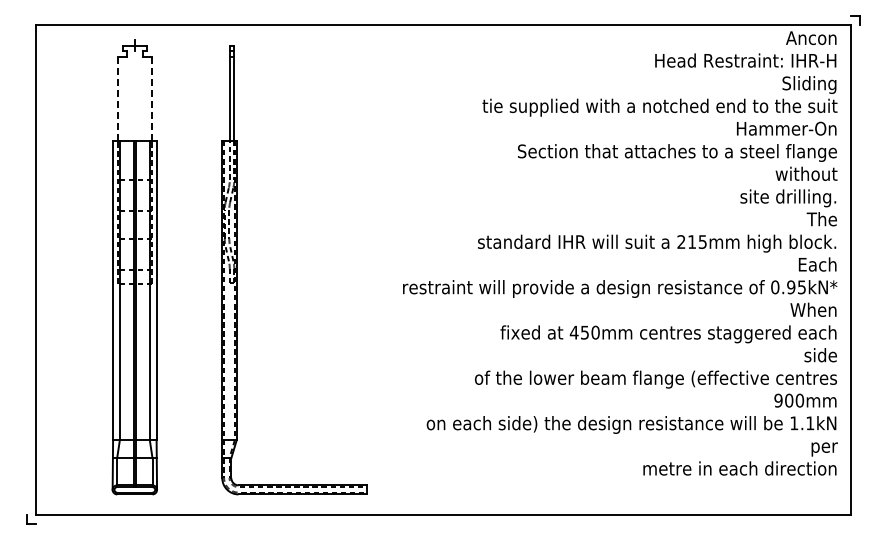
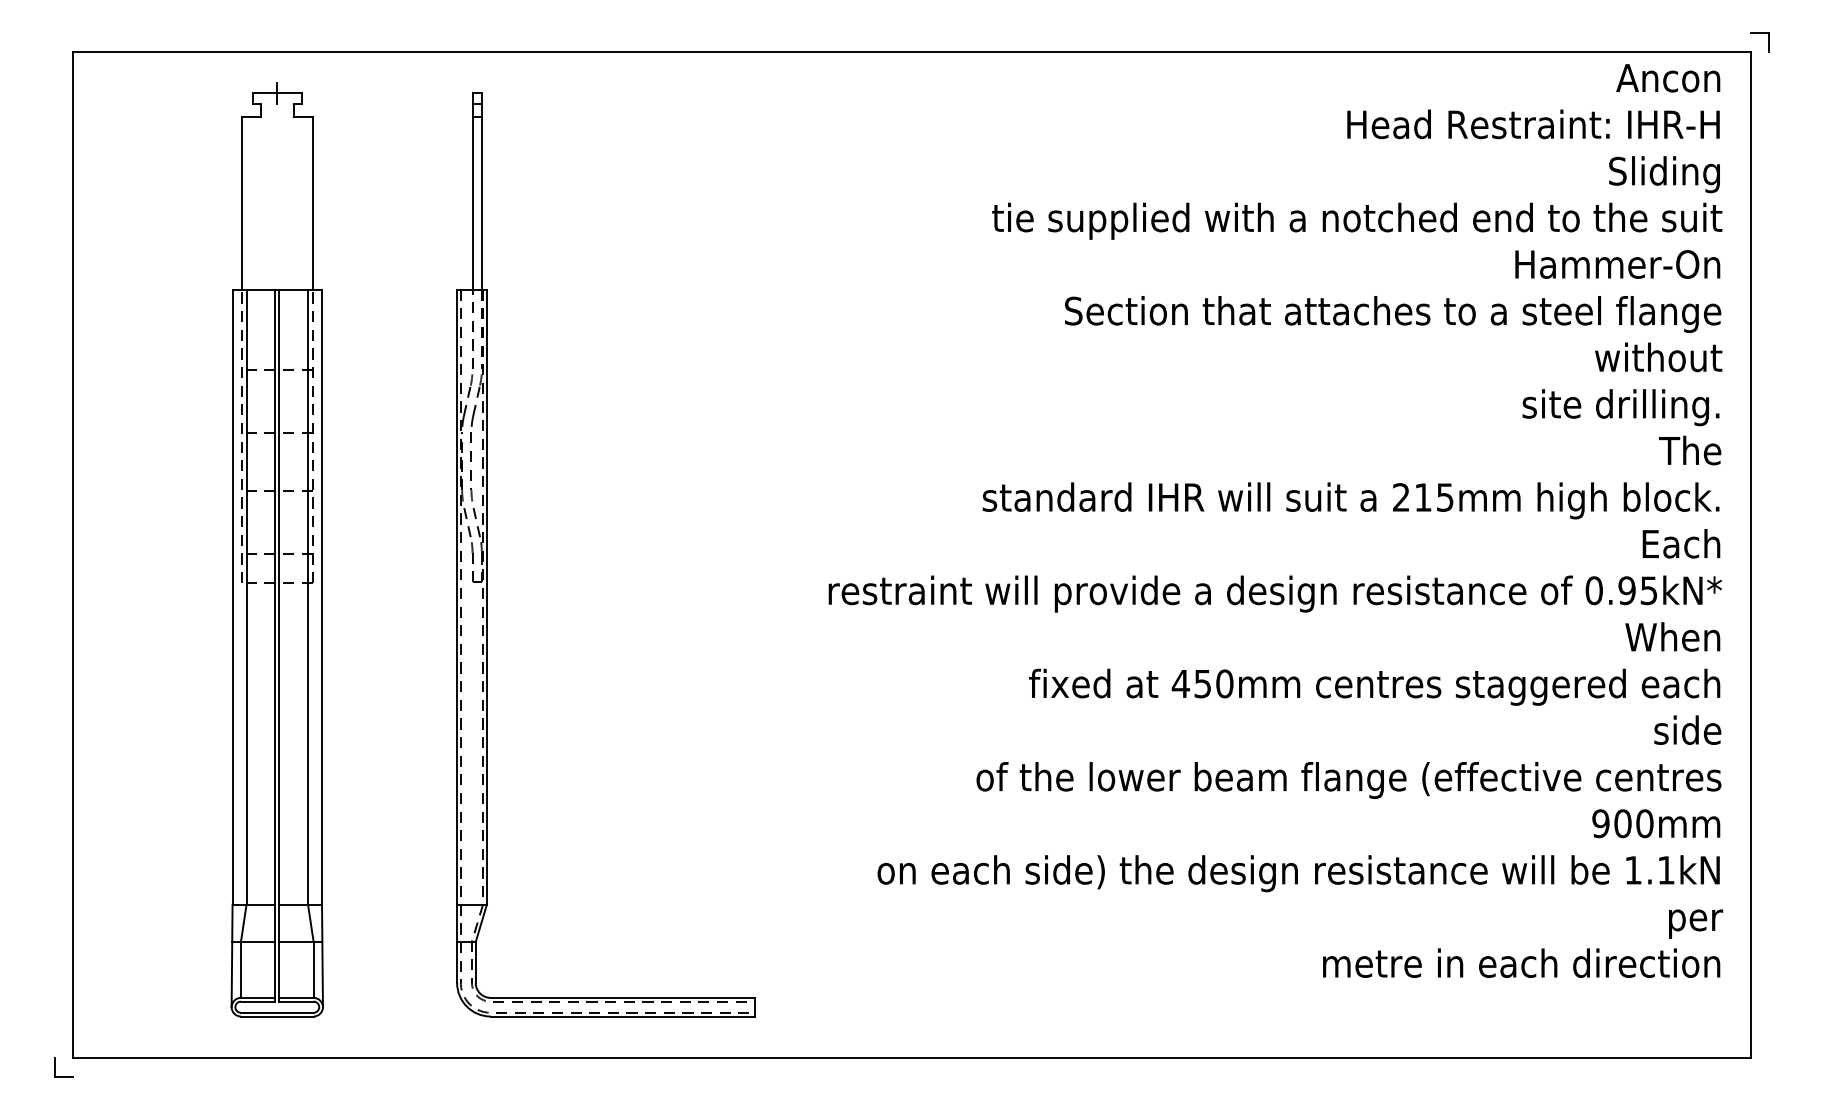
line: (117, 99) -> (241, 204), dashed -> solid
line: (152, 99) -> (313, 204), dashed -> solid

